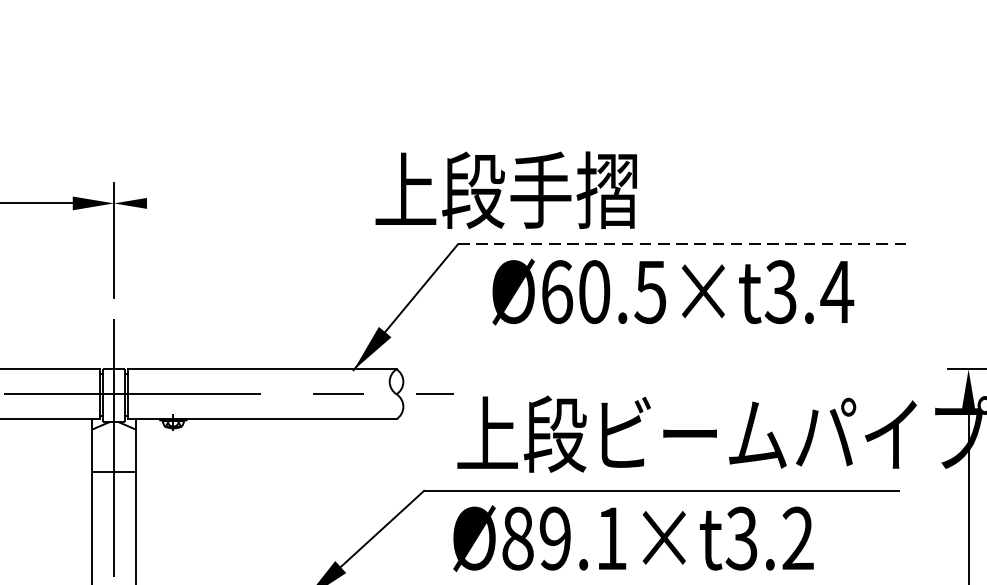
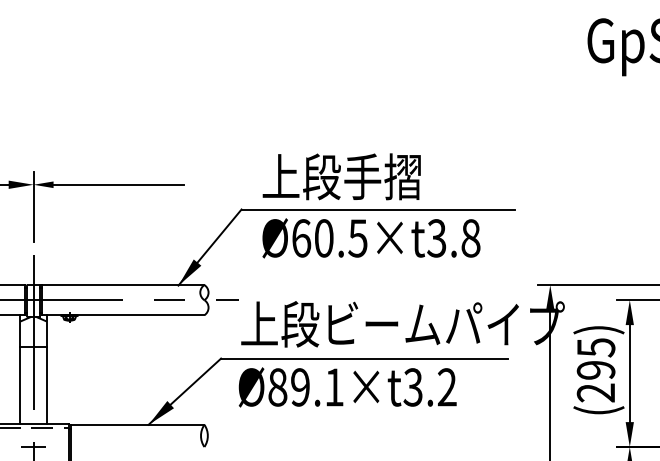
text: (505, 189) -> (341, 176), moved
line: (254, 202) -> (118, 184), added
line: (684, 244) -> (378, 209), dashed -> solid
text: (836, 292) -> (470, 238), Ø60.5×t3.4 -> Ø60.5×t3.8

